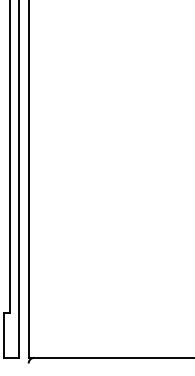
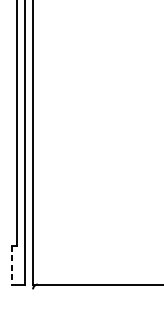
line: (4, 335) -> (12, 265), solid -> dashed

